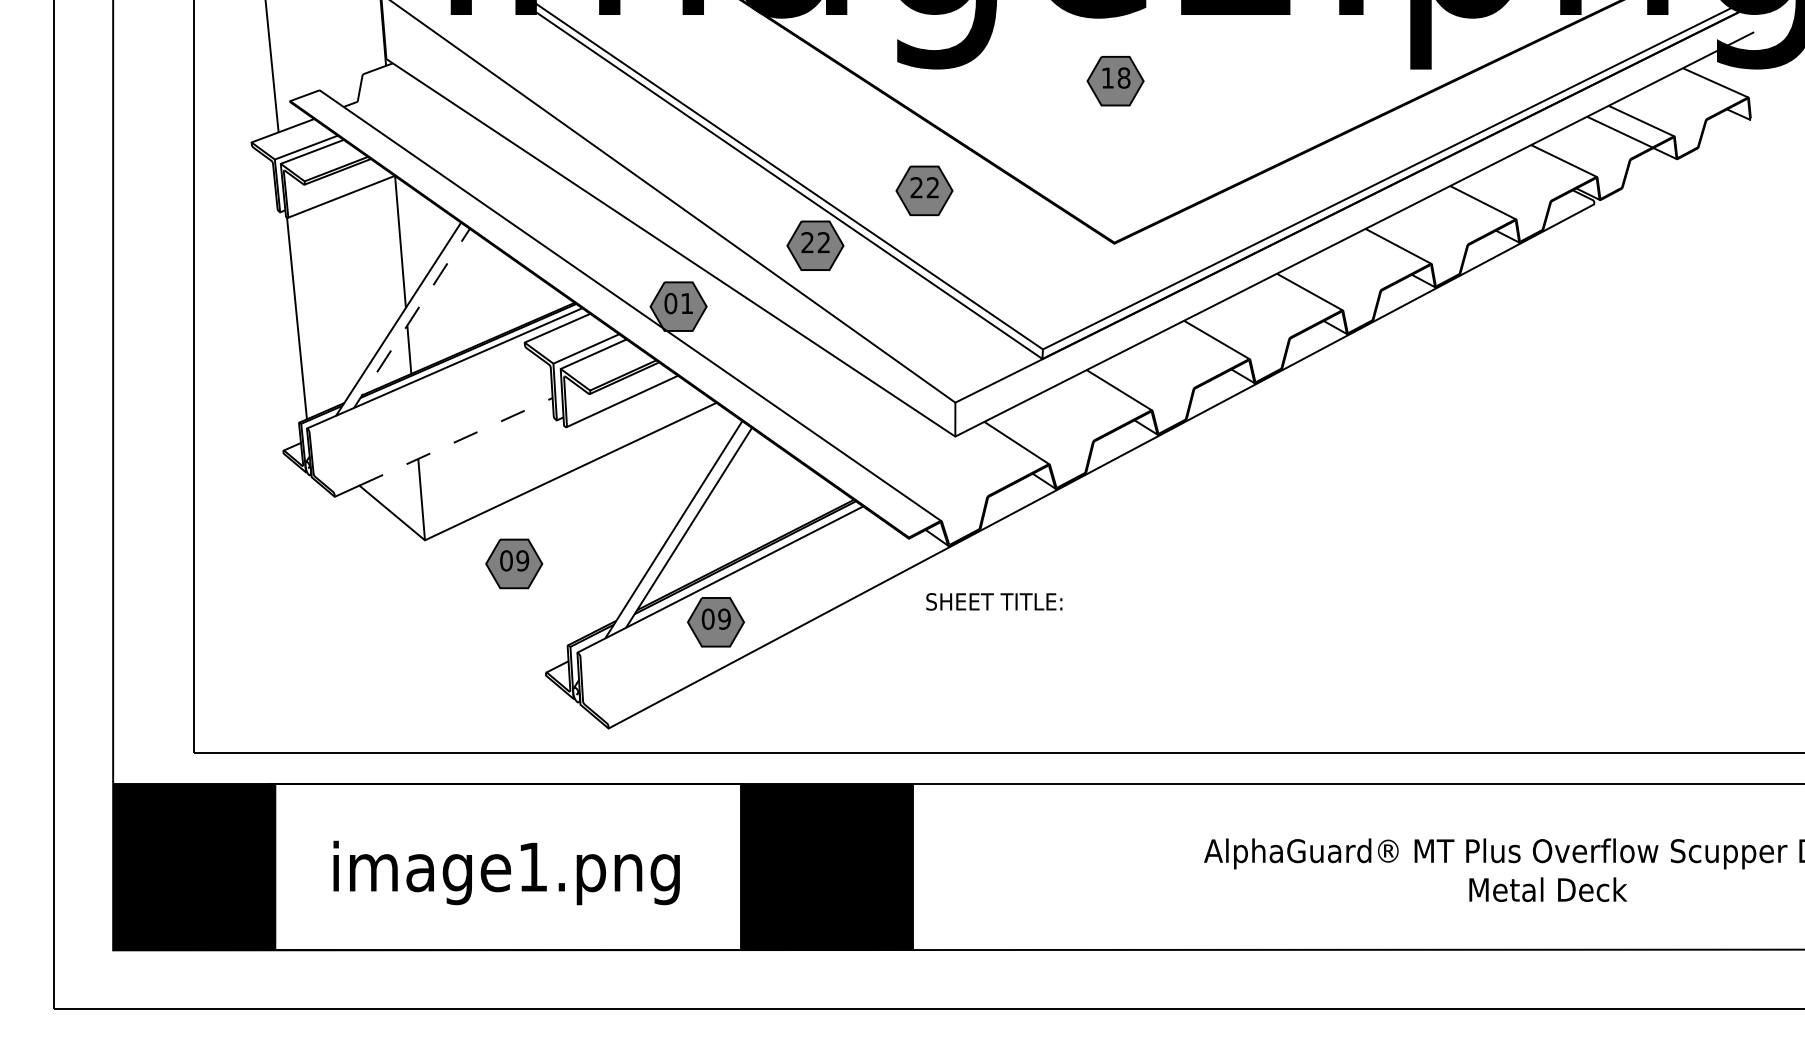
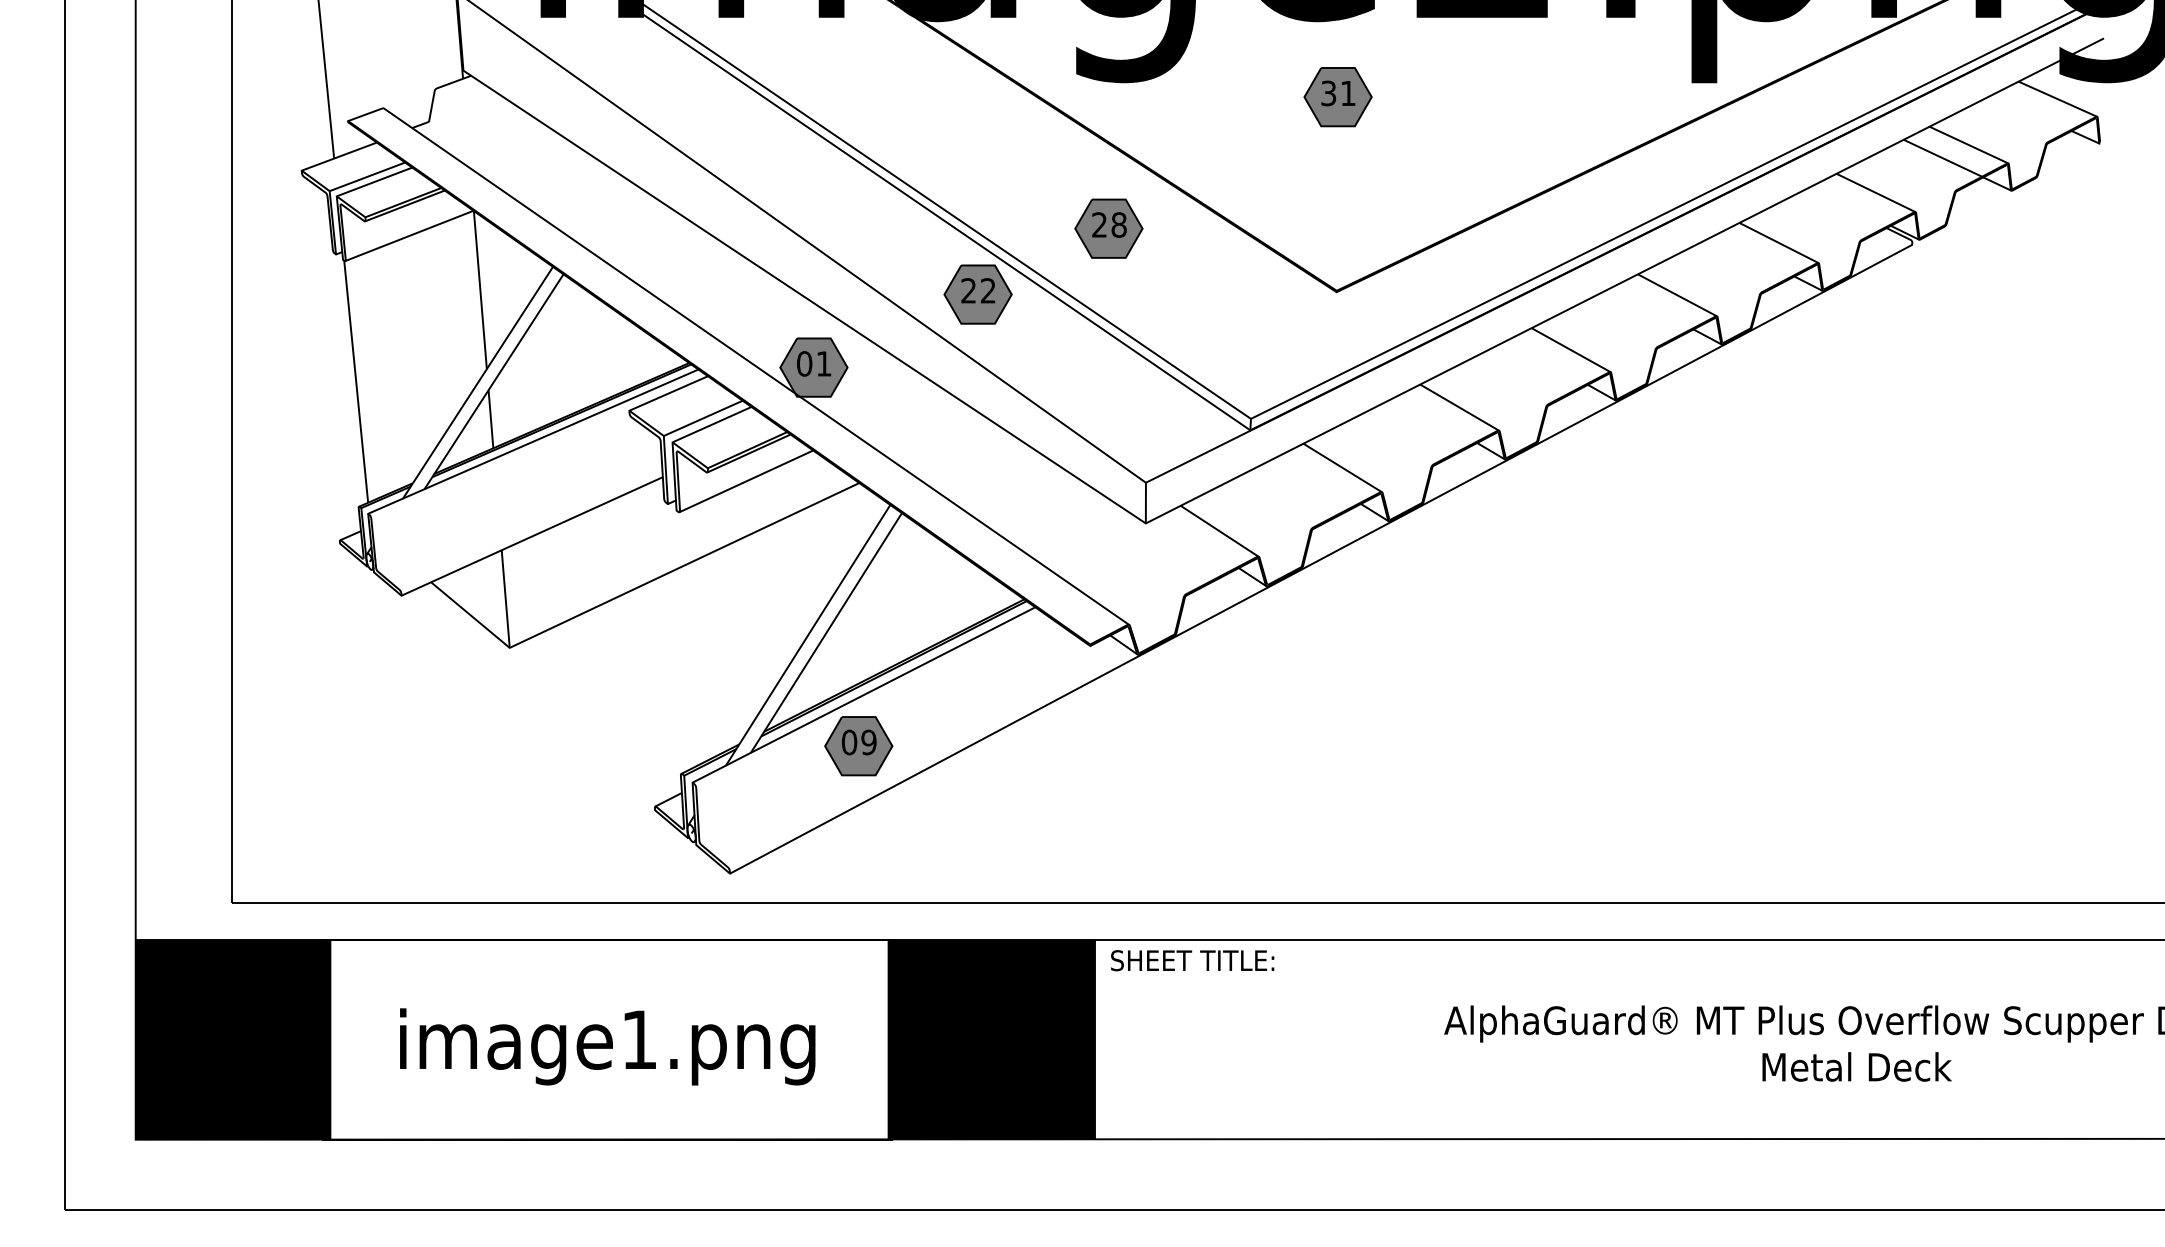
text: (1115, 78) -> (1338, 93), 18 -> 31
text: (932, 187) -> (1118, 224), 22 -> 28
line: (418, 307) -> (502, 368), dashed -> solid
line: (455, 442) -> (546, 530), dashed -> solid
part: (513, 564) -> (616, 676), removed
text: (994, 601) -> (1192, 960), moved

